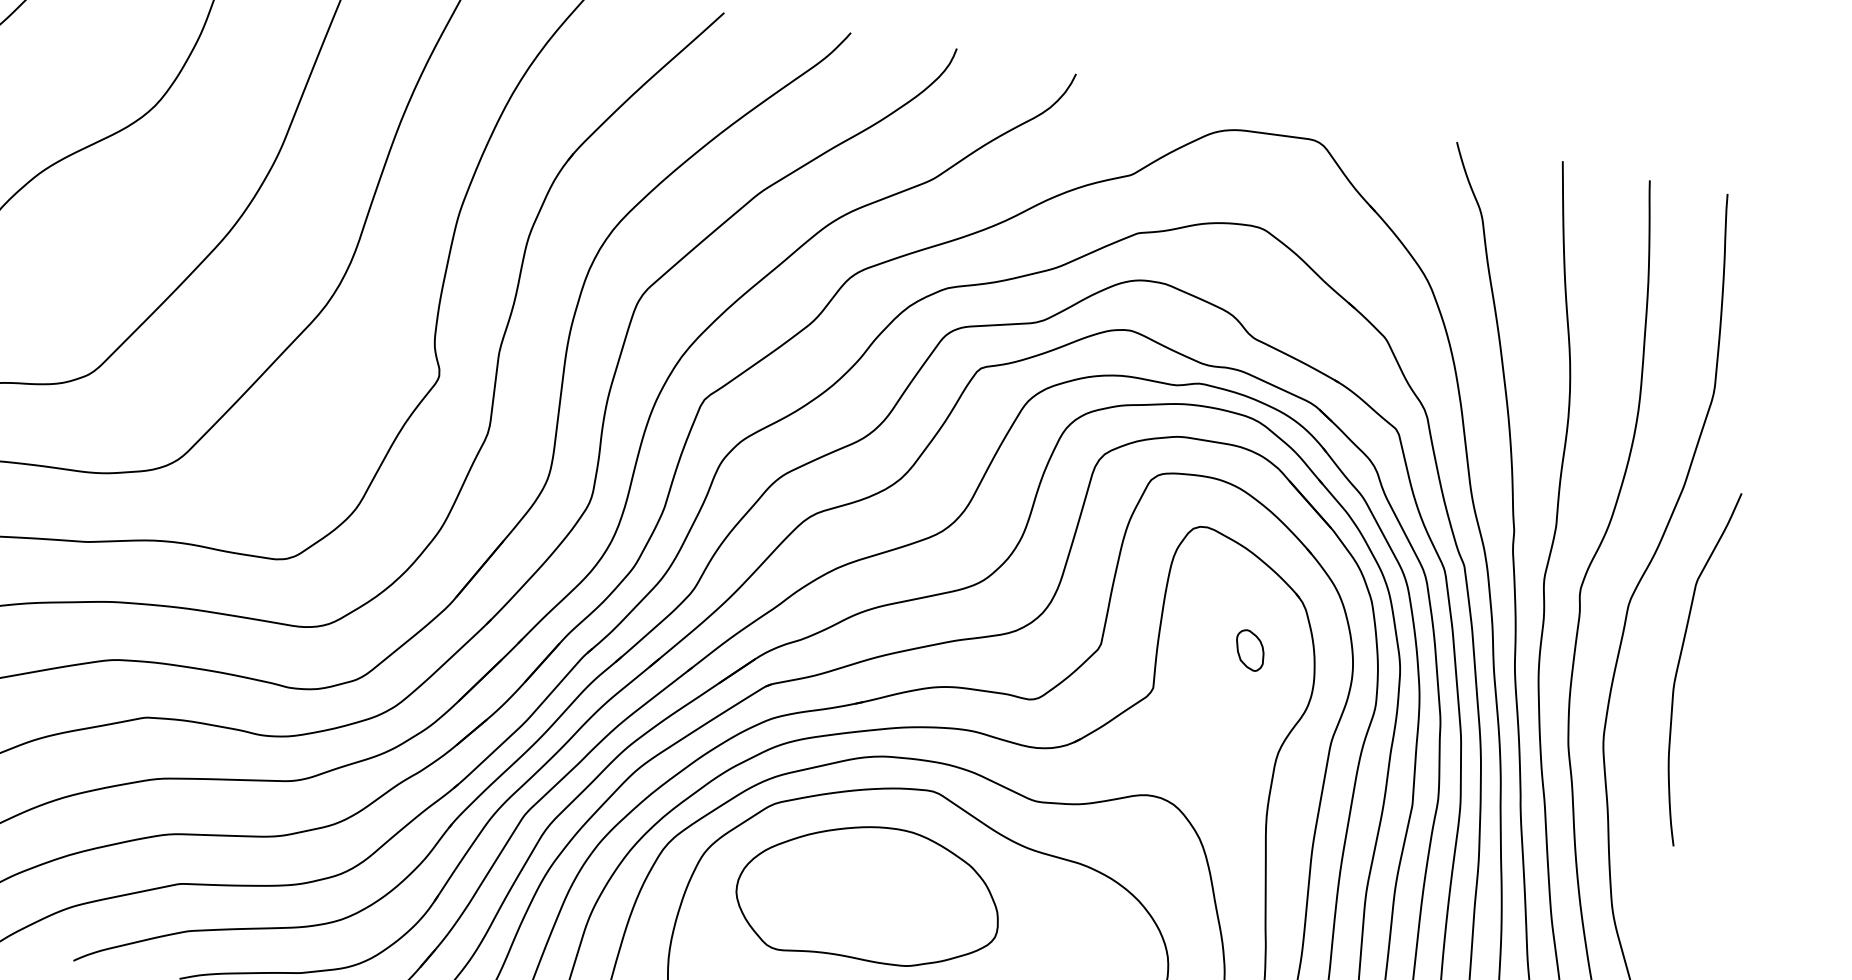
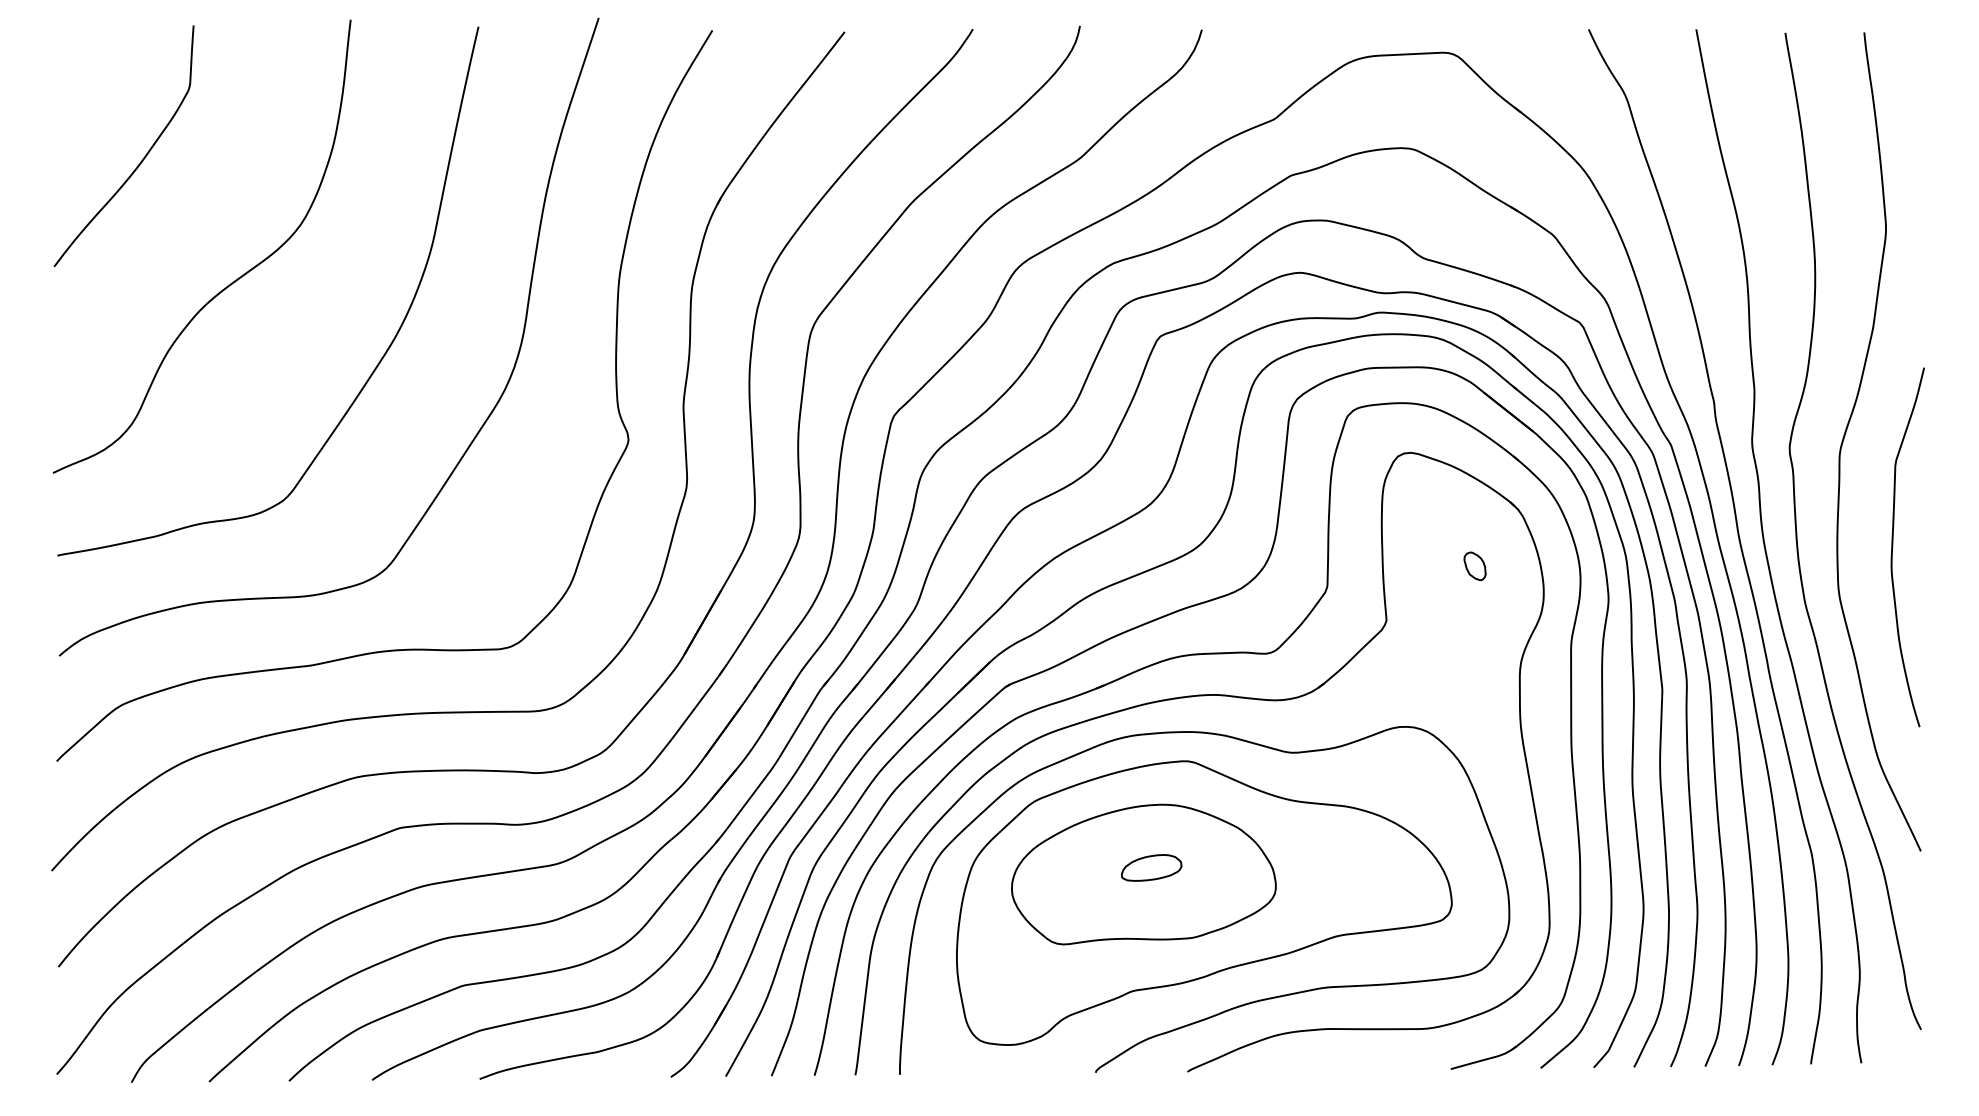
part: (1249, 650) -> (1474, 566), size x0.71
curve: (1679, 664) -> (1893, 547), moved
part: (878, 889) -> (1151, 867), added

